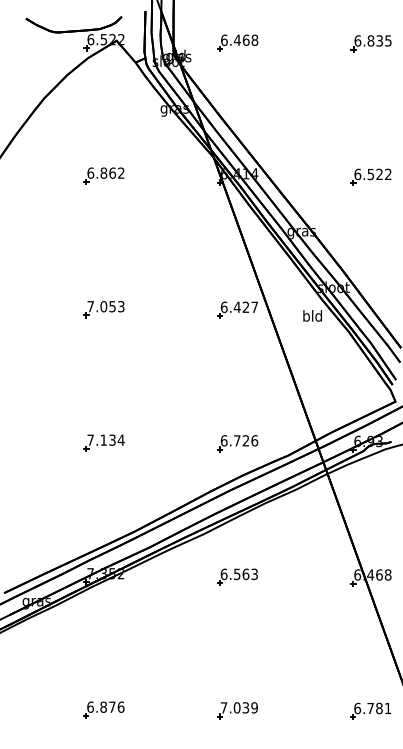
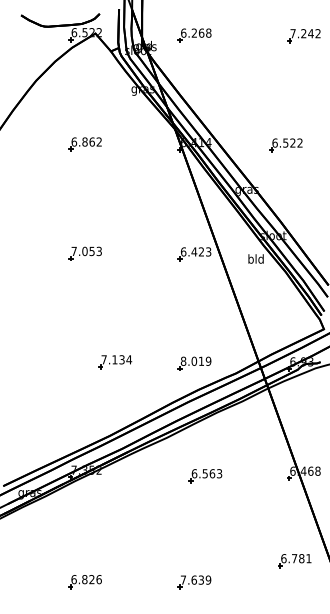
text: (237, 39) -> (194, 32), 6.468 -> 6.268
text: (372, 40) -> (305, 33), 6.835 -> 7.242
part: (370, 177) -> (285, 145), moved
text: (254, 306) -> (208, 251), 6.427 -> 6.423
text: (238, 439) -> (195, 360), 6.726 -> 8.019
part: (104, 443) -> (115, 362), moved
part: (237, 577) -> (205, 476), moved
text: (111, 707) -> (91, 579), 6.876 -> 6.826
text: (236, 707) -> (193, 579), 7.039 -> 7.639
part: (370, 711) -> (294, 561), moved

